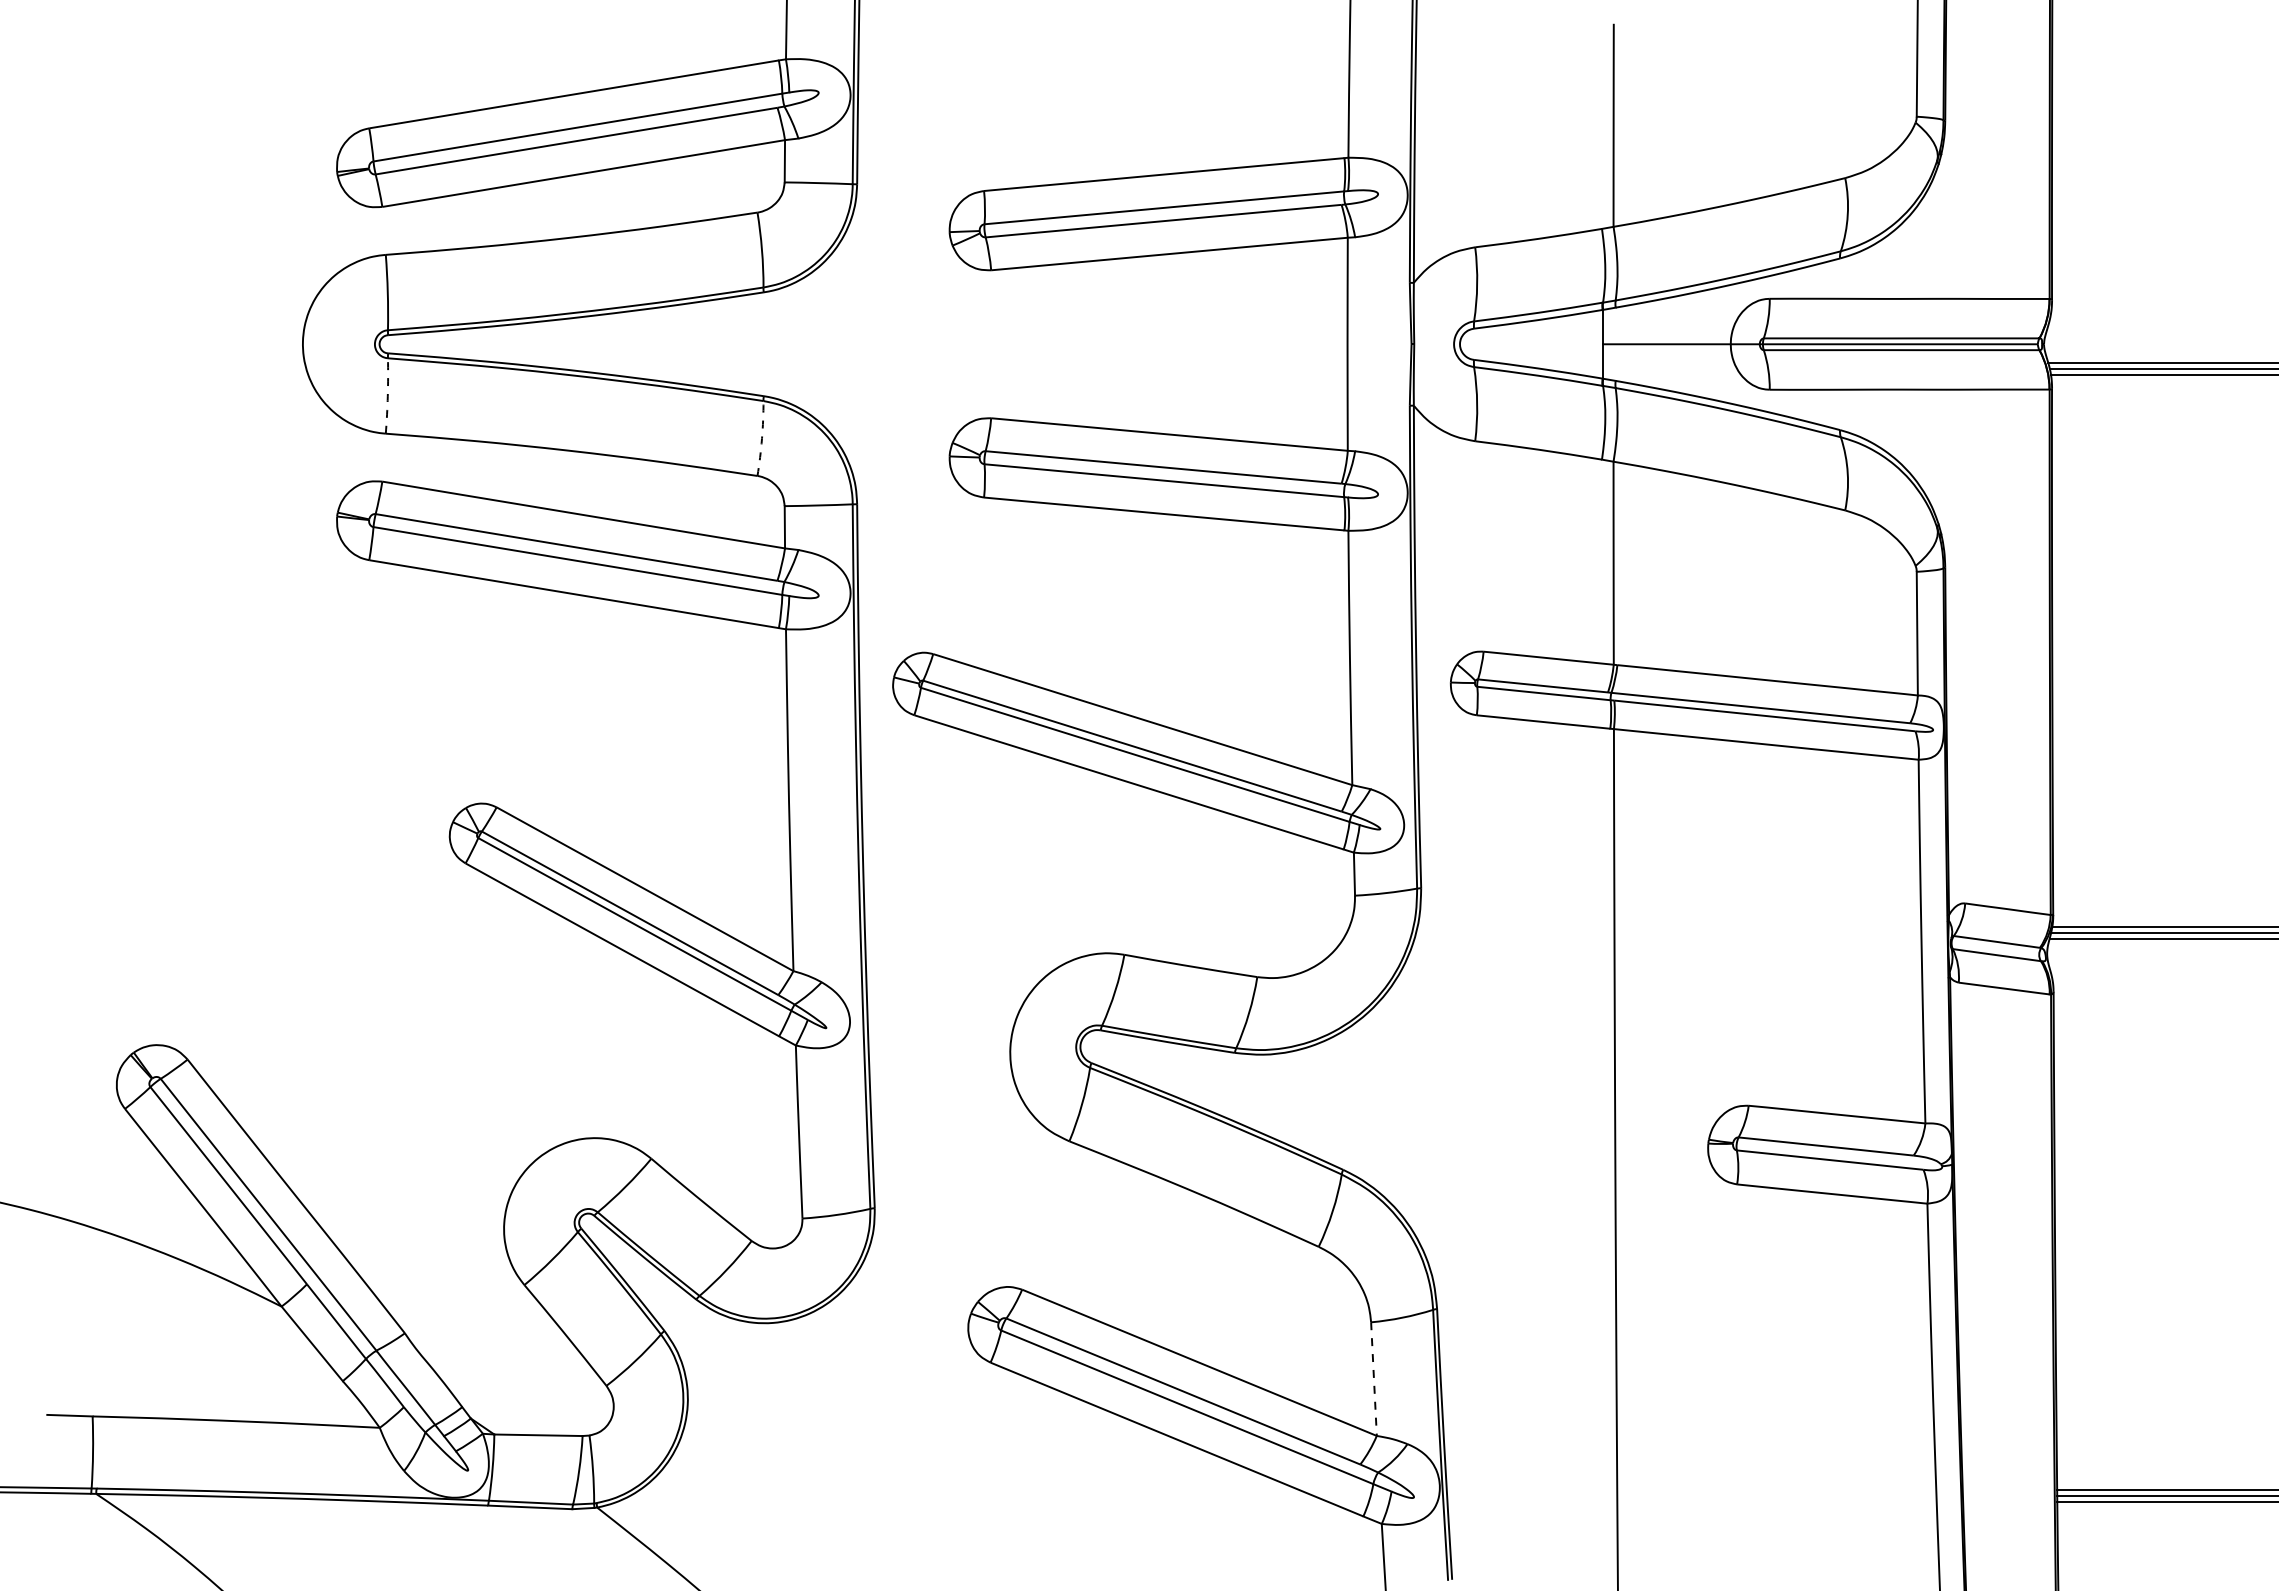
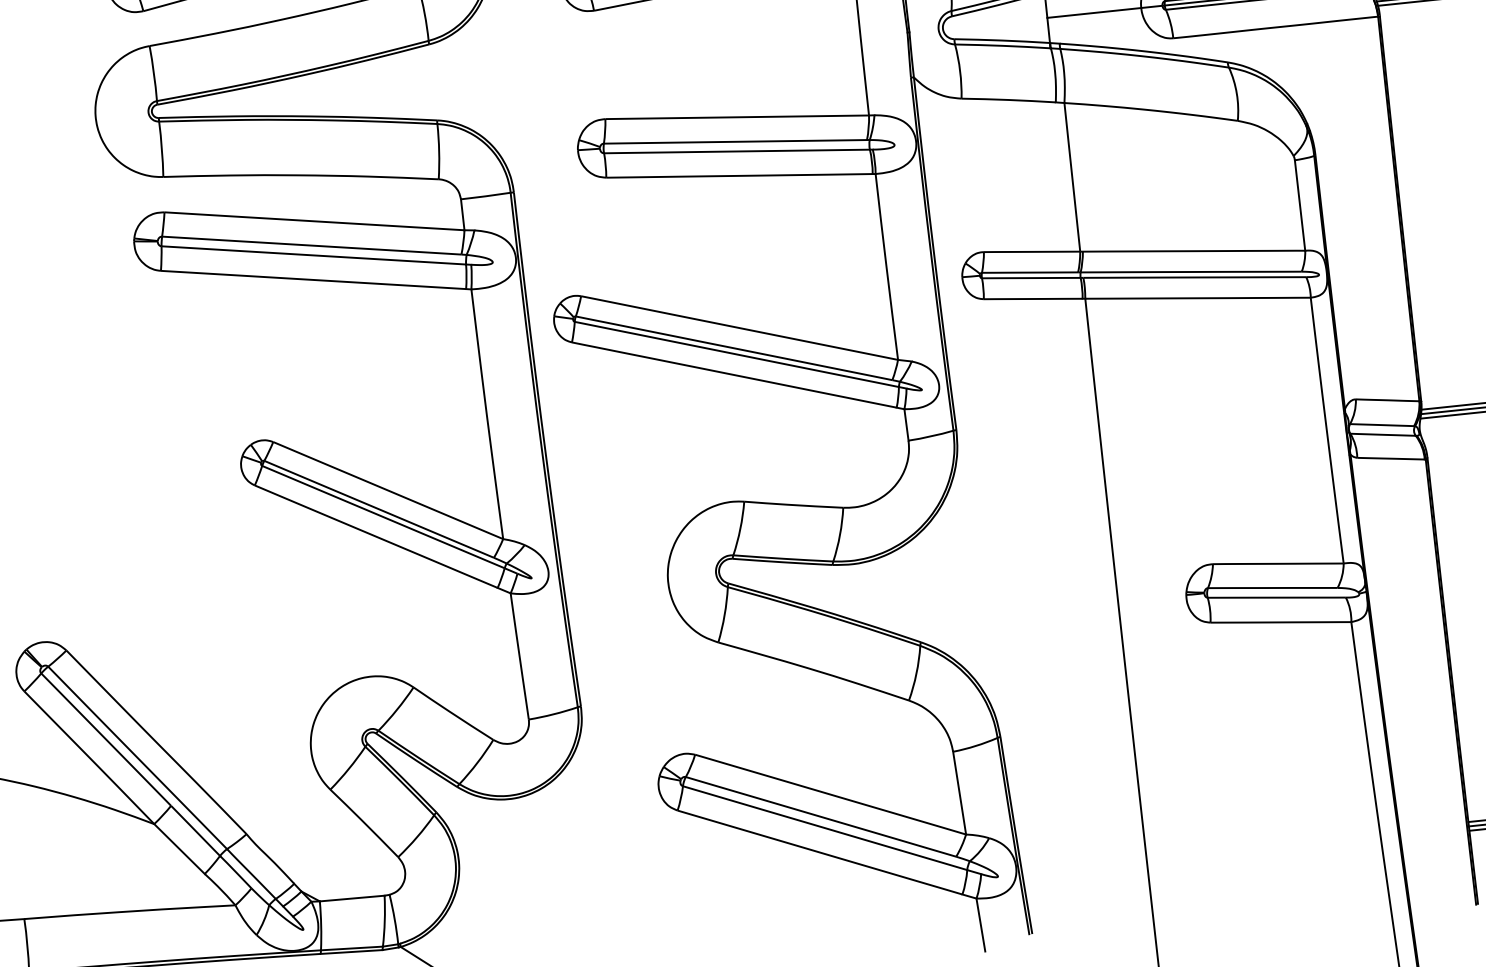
arc: (387, 396) -> (161, 149), dashed -> solid
arc: (762, 438) -> (439, 151), dashed -> solid
line: (1373, 1379) -> (959, 793), dashed -> solid

